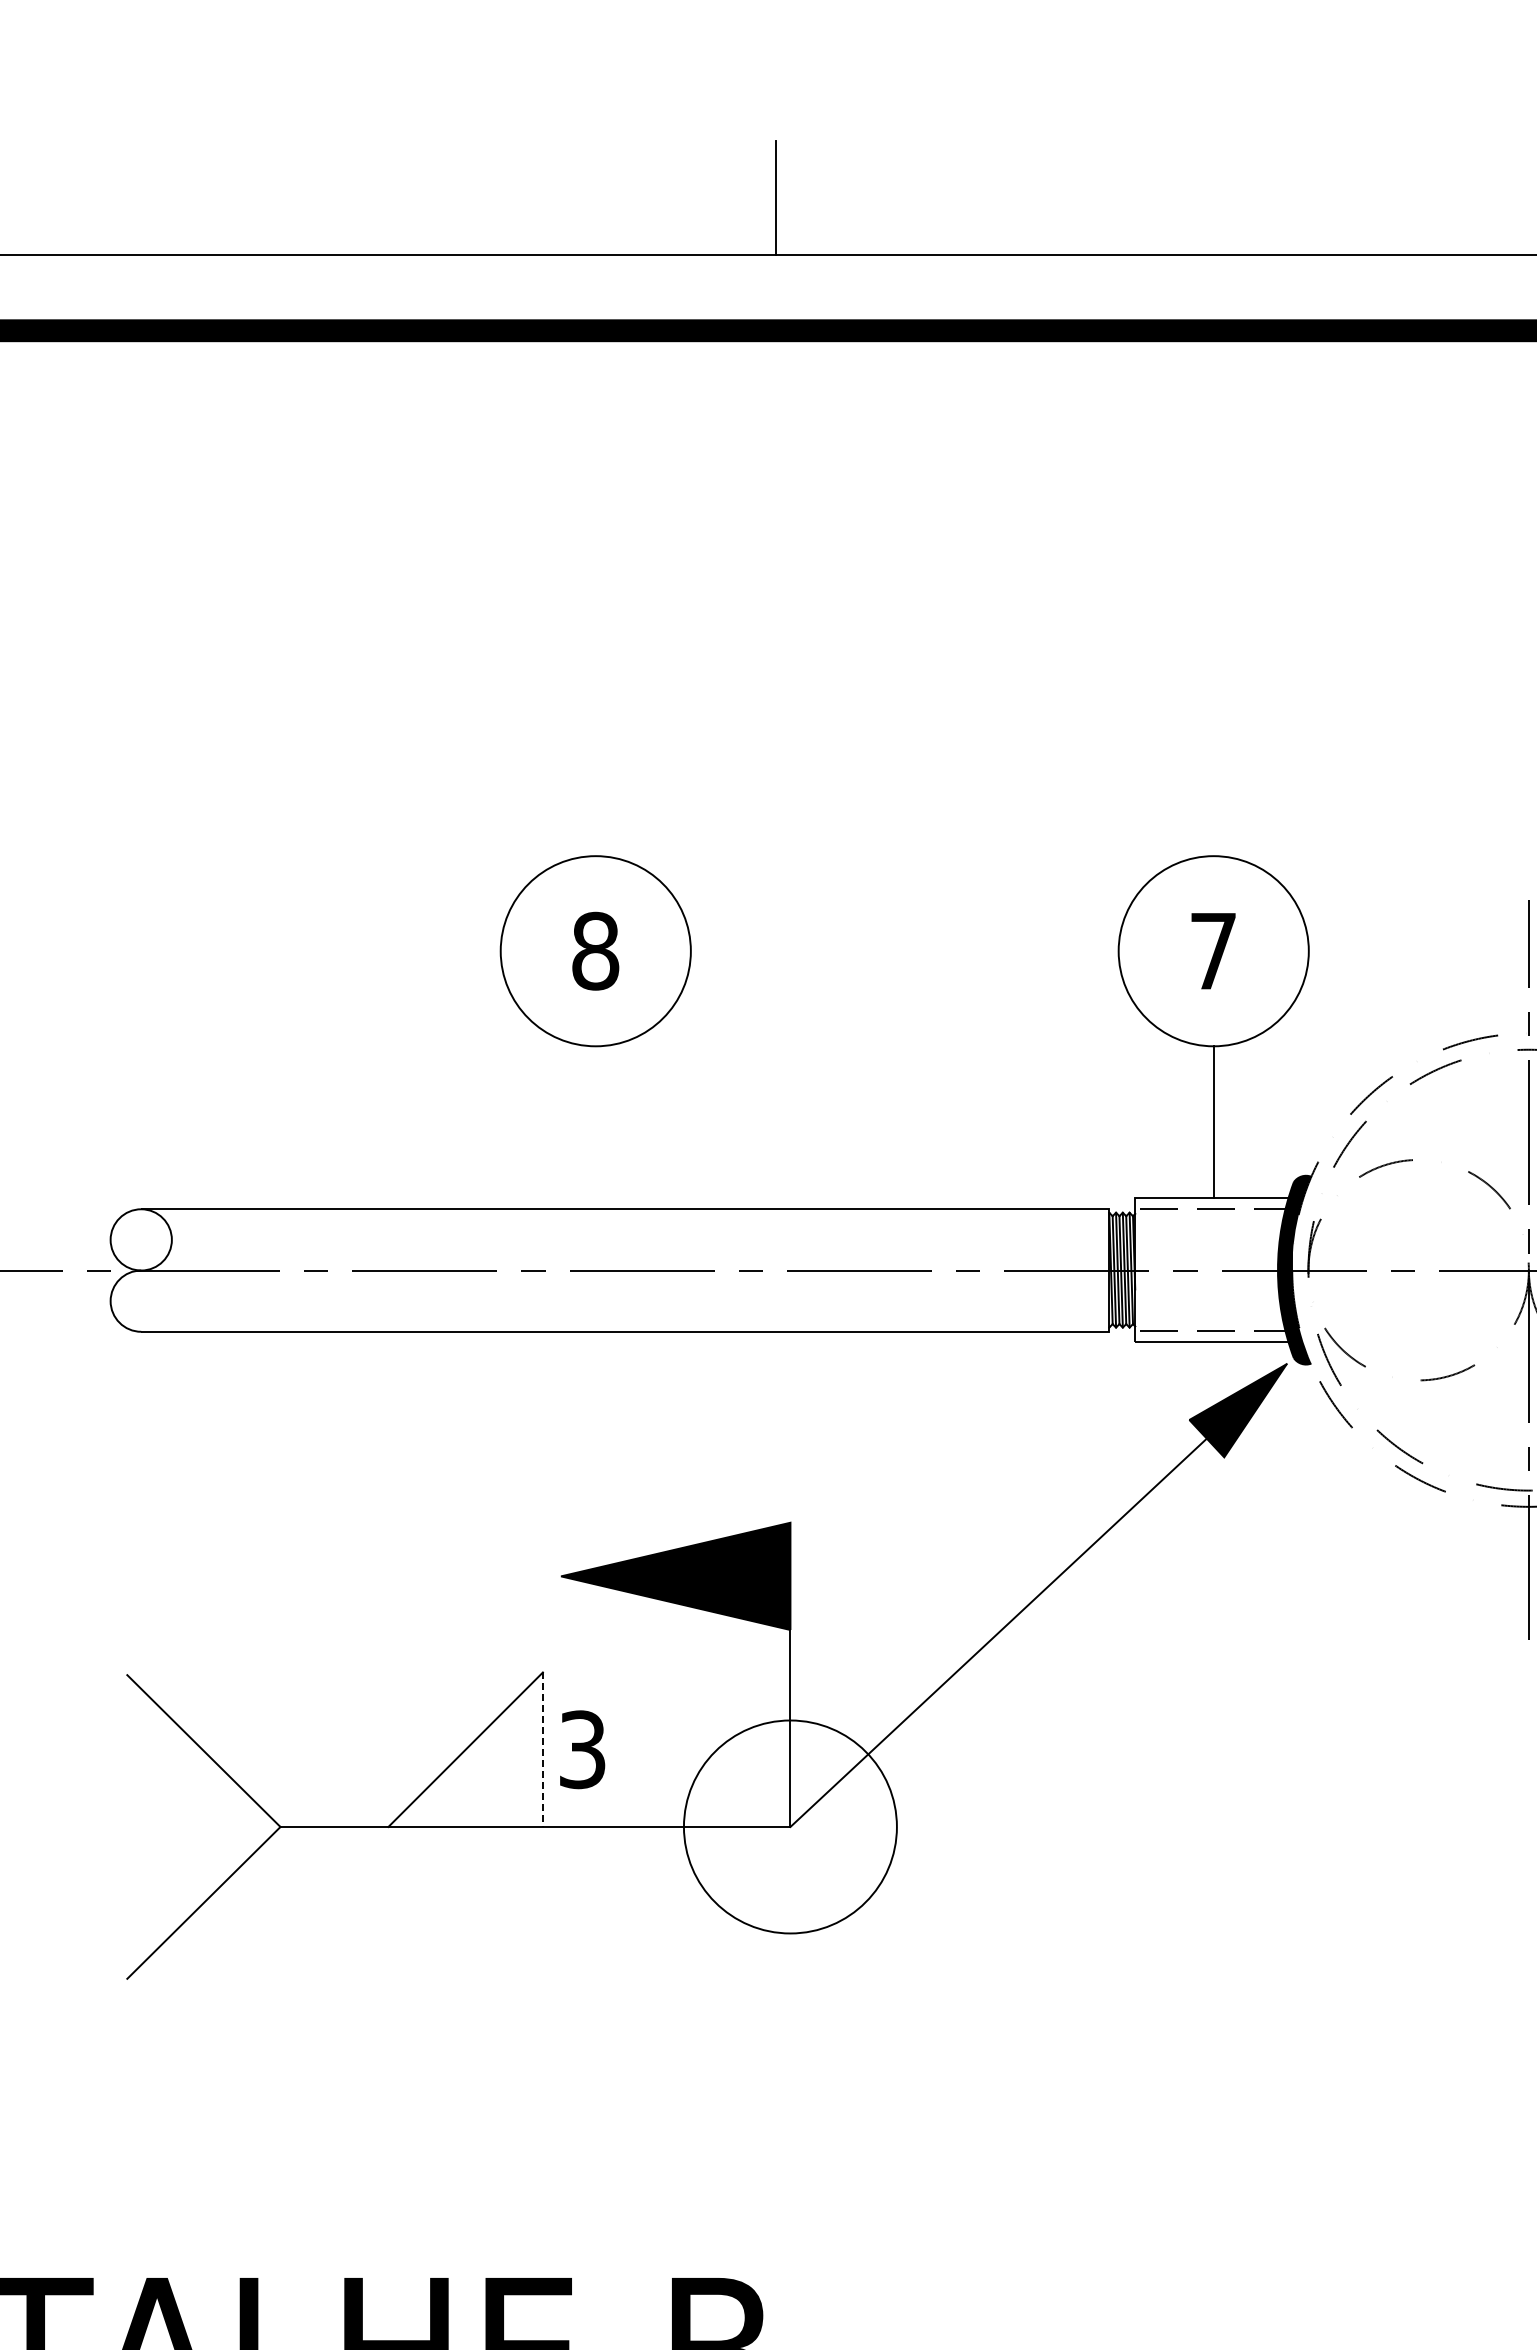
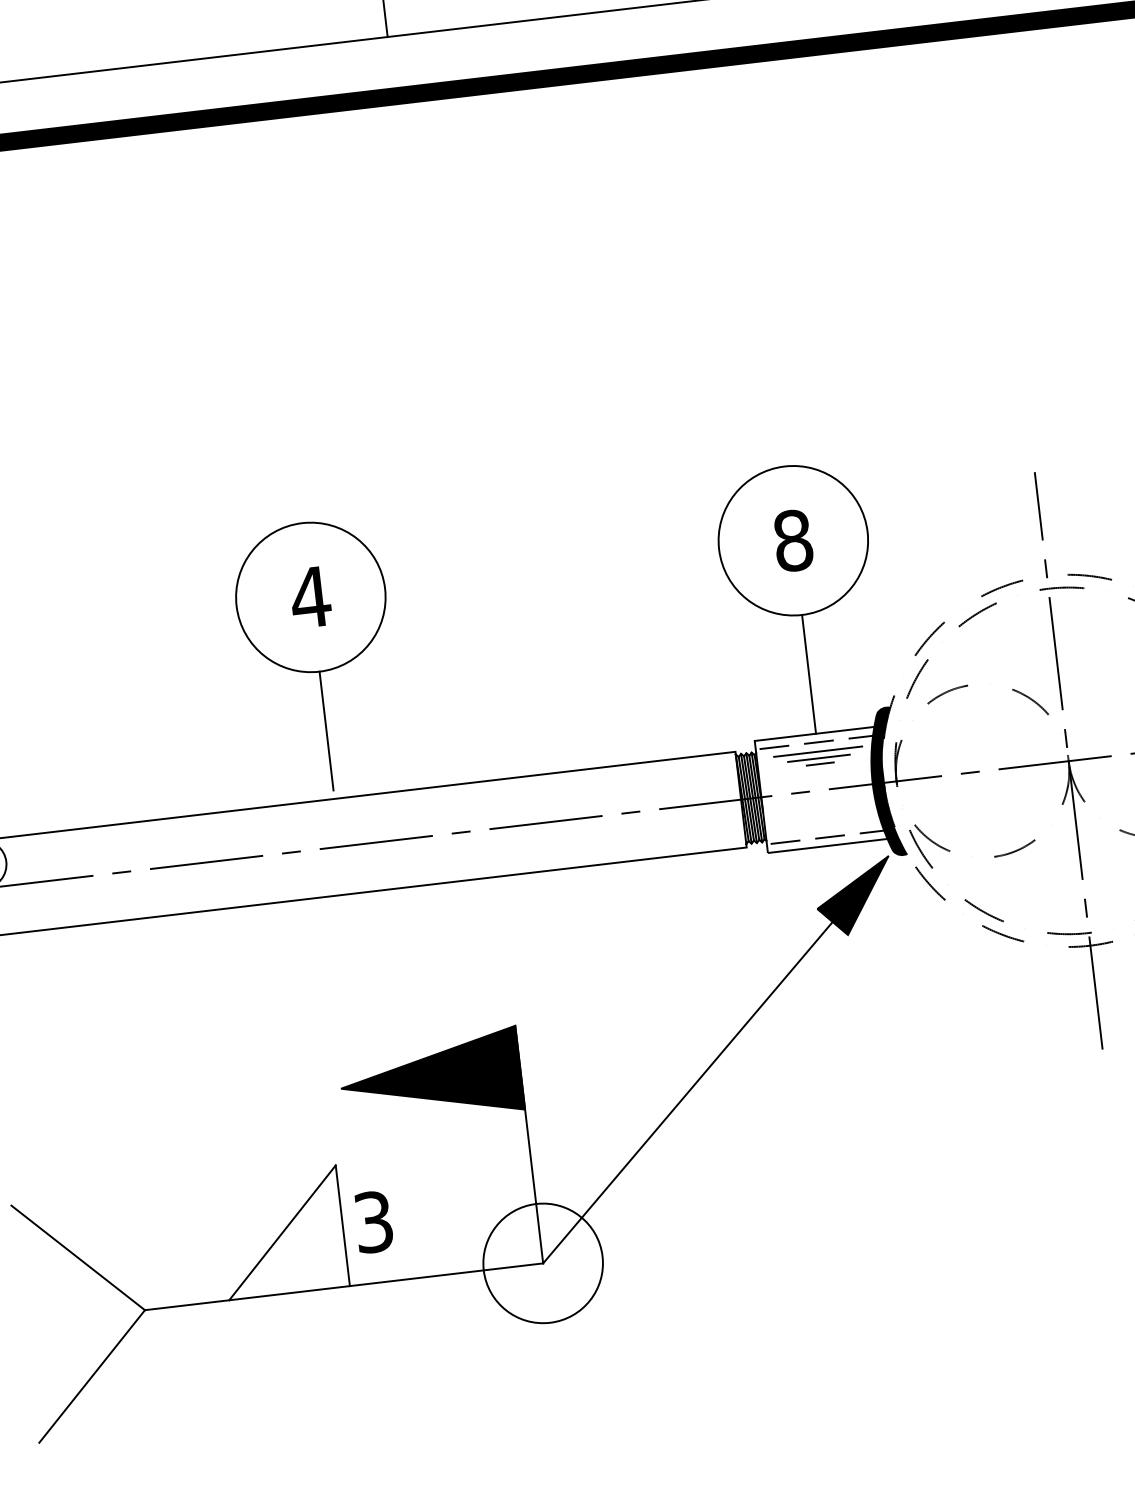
text: (595, 950) -> (310, 596), 8 -> 4
text: (1213, 950) -> (793, 540), 7 -> 8
line: (595, 1122) -> (326, 731), added
line: (1213, 1220) -> (817, 751), added
line: (1213, 1229) -> (818, 758), added
line: (1214, 1237) -> (820, 764), added
line: (542, 1750) -> (342, 1226), dashed -> solid
circle: (790, 1826) -> (543, 1263), size x0.71

